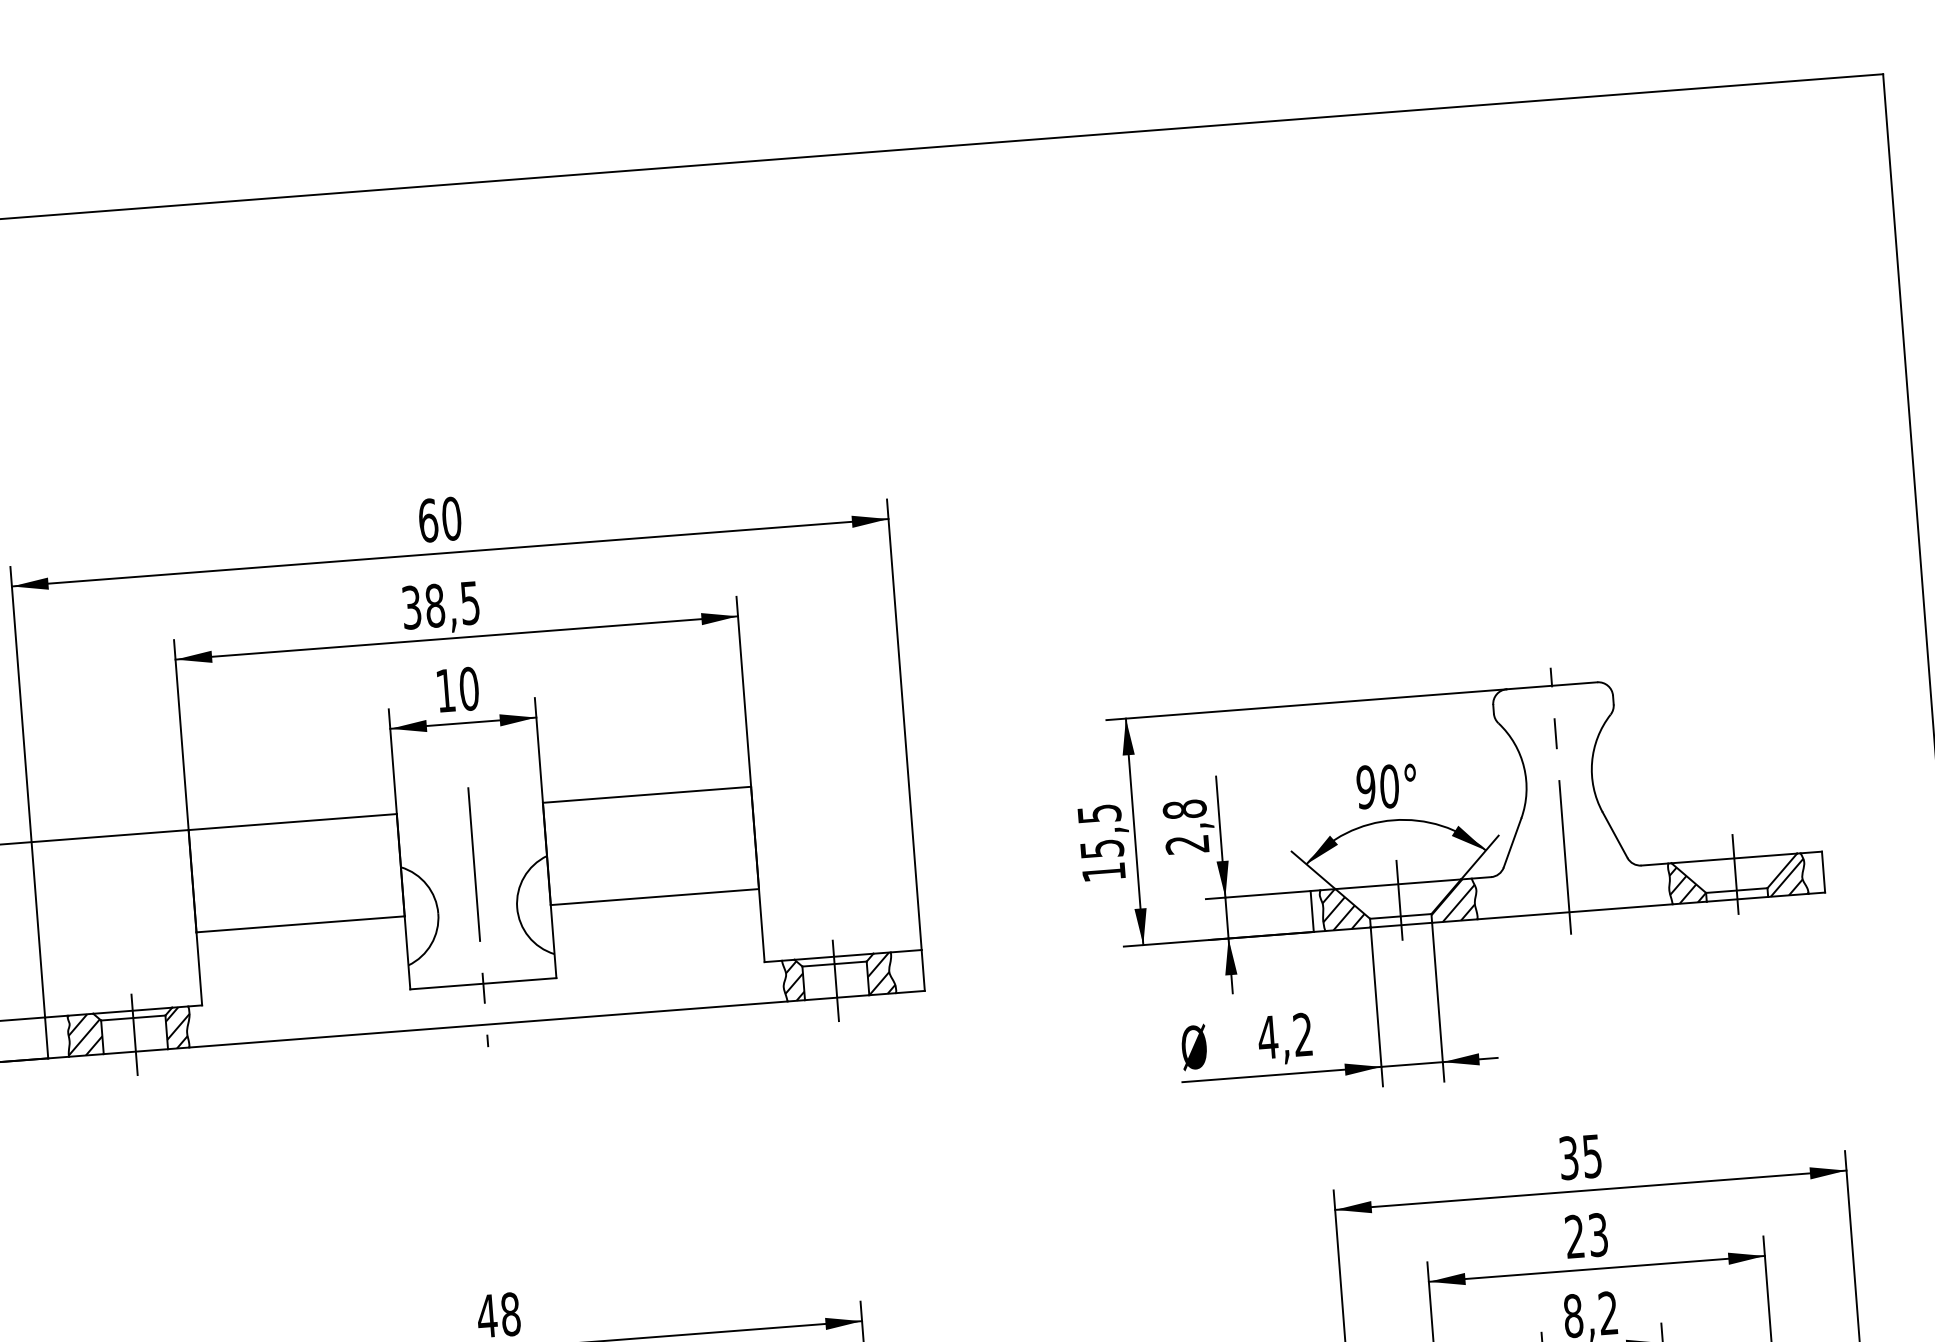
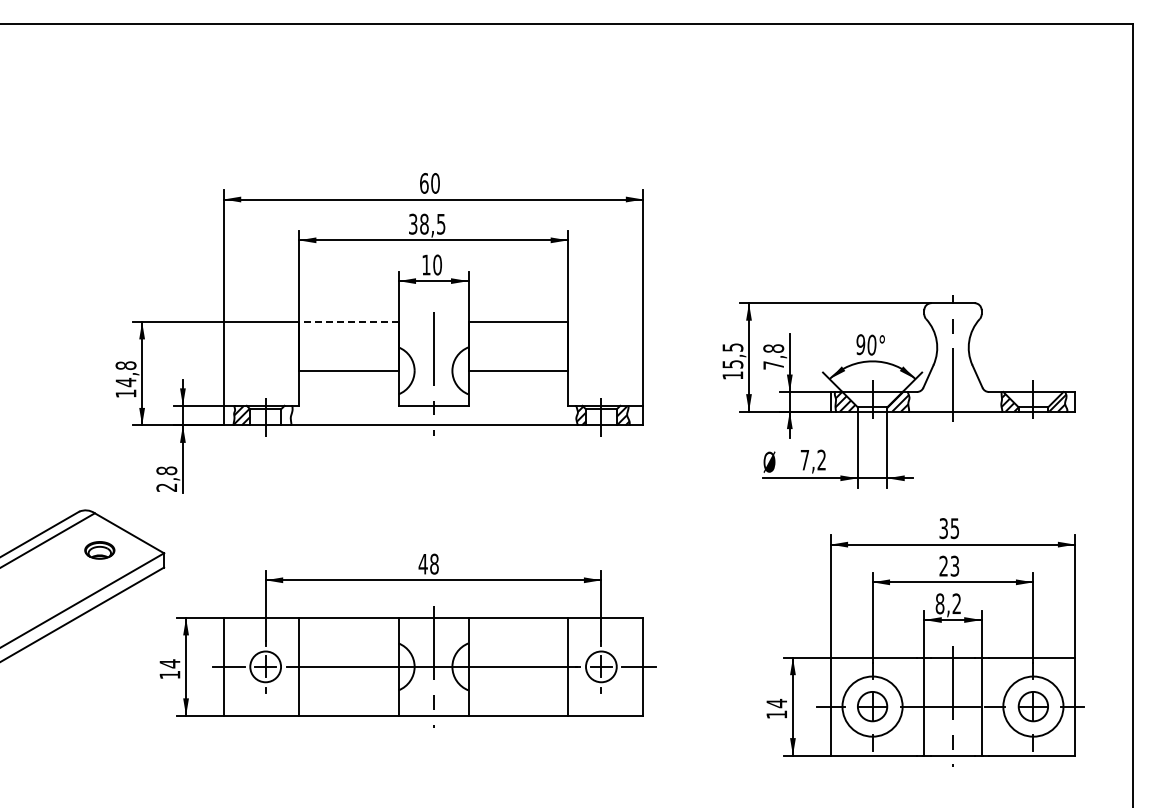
line: (292, 821) -> (348, 321), solid -> dashed
text: (1187, 844) -> (773, 365), 2,8 -> 7,8
hatch: (177, 1027) -> (286, 415), removed
text: (1267, 1038) -> (804, 460), 4,2 -> 7,2

